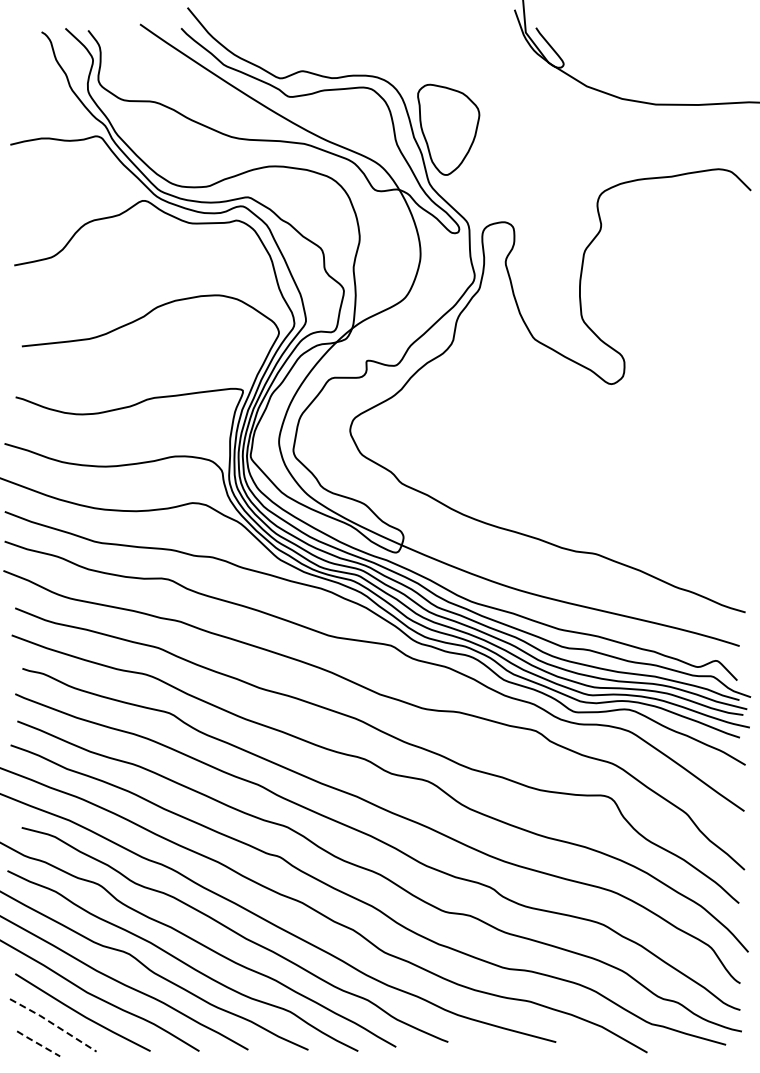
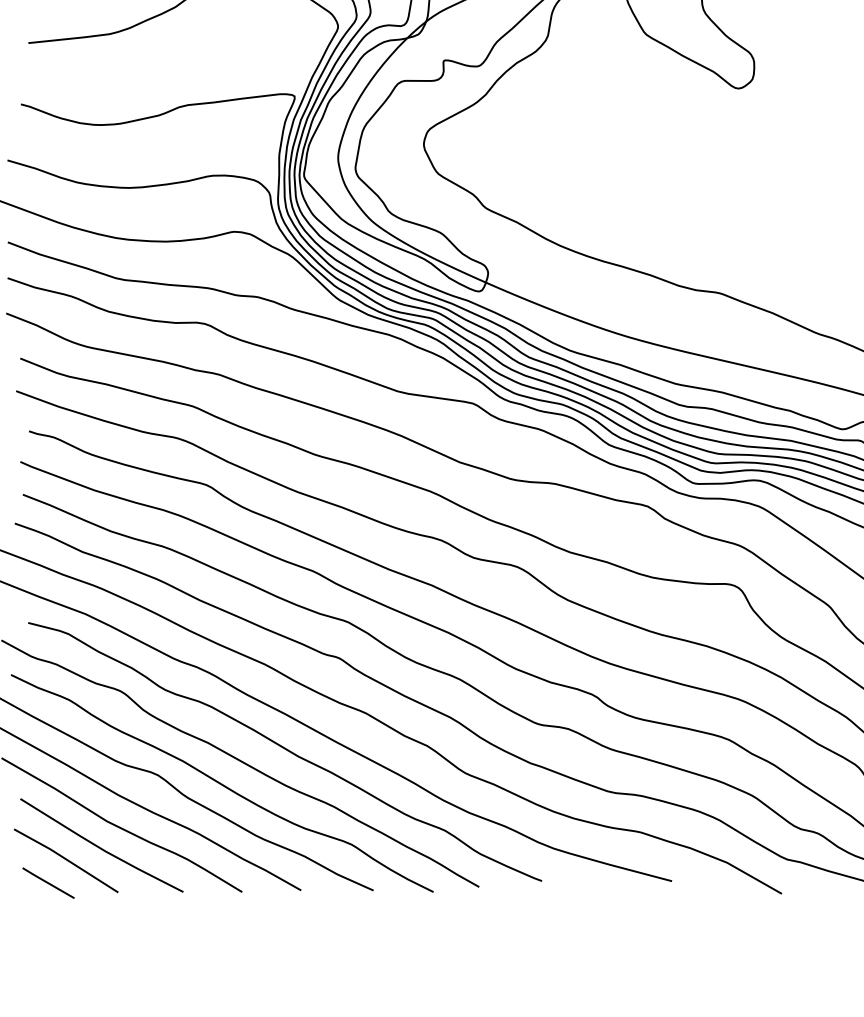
line: (53, 1024) -> (66, 859), dashed -> solid
line: (37, 1043) -> (47, 882), dashed -> solid

